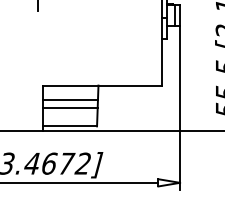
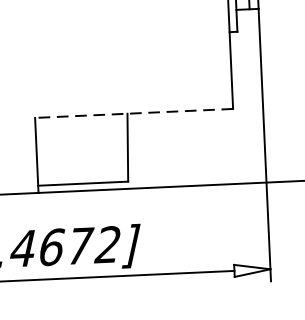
line: (102, 85) -> (134, 113), solid -> dashed
line: (69, 100) -> (80, 140), removed
line: (69, 108) -> (81, 154), removed

